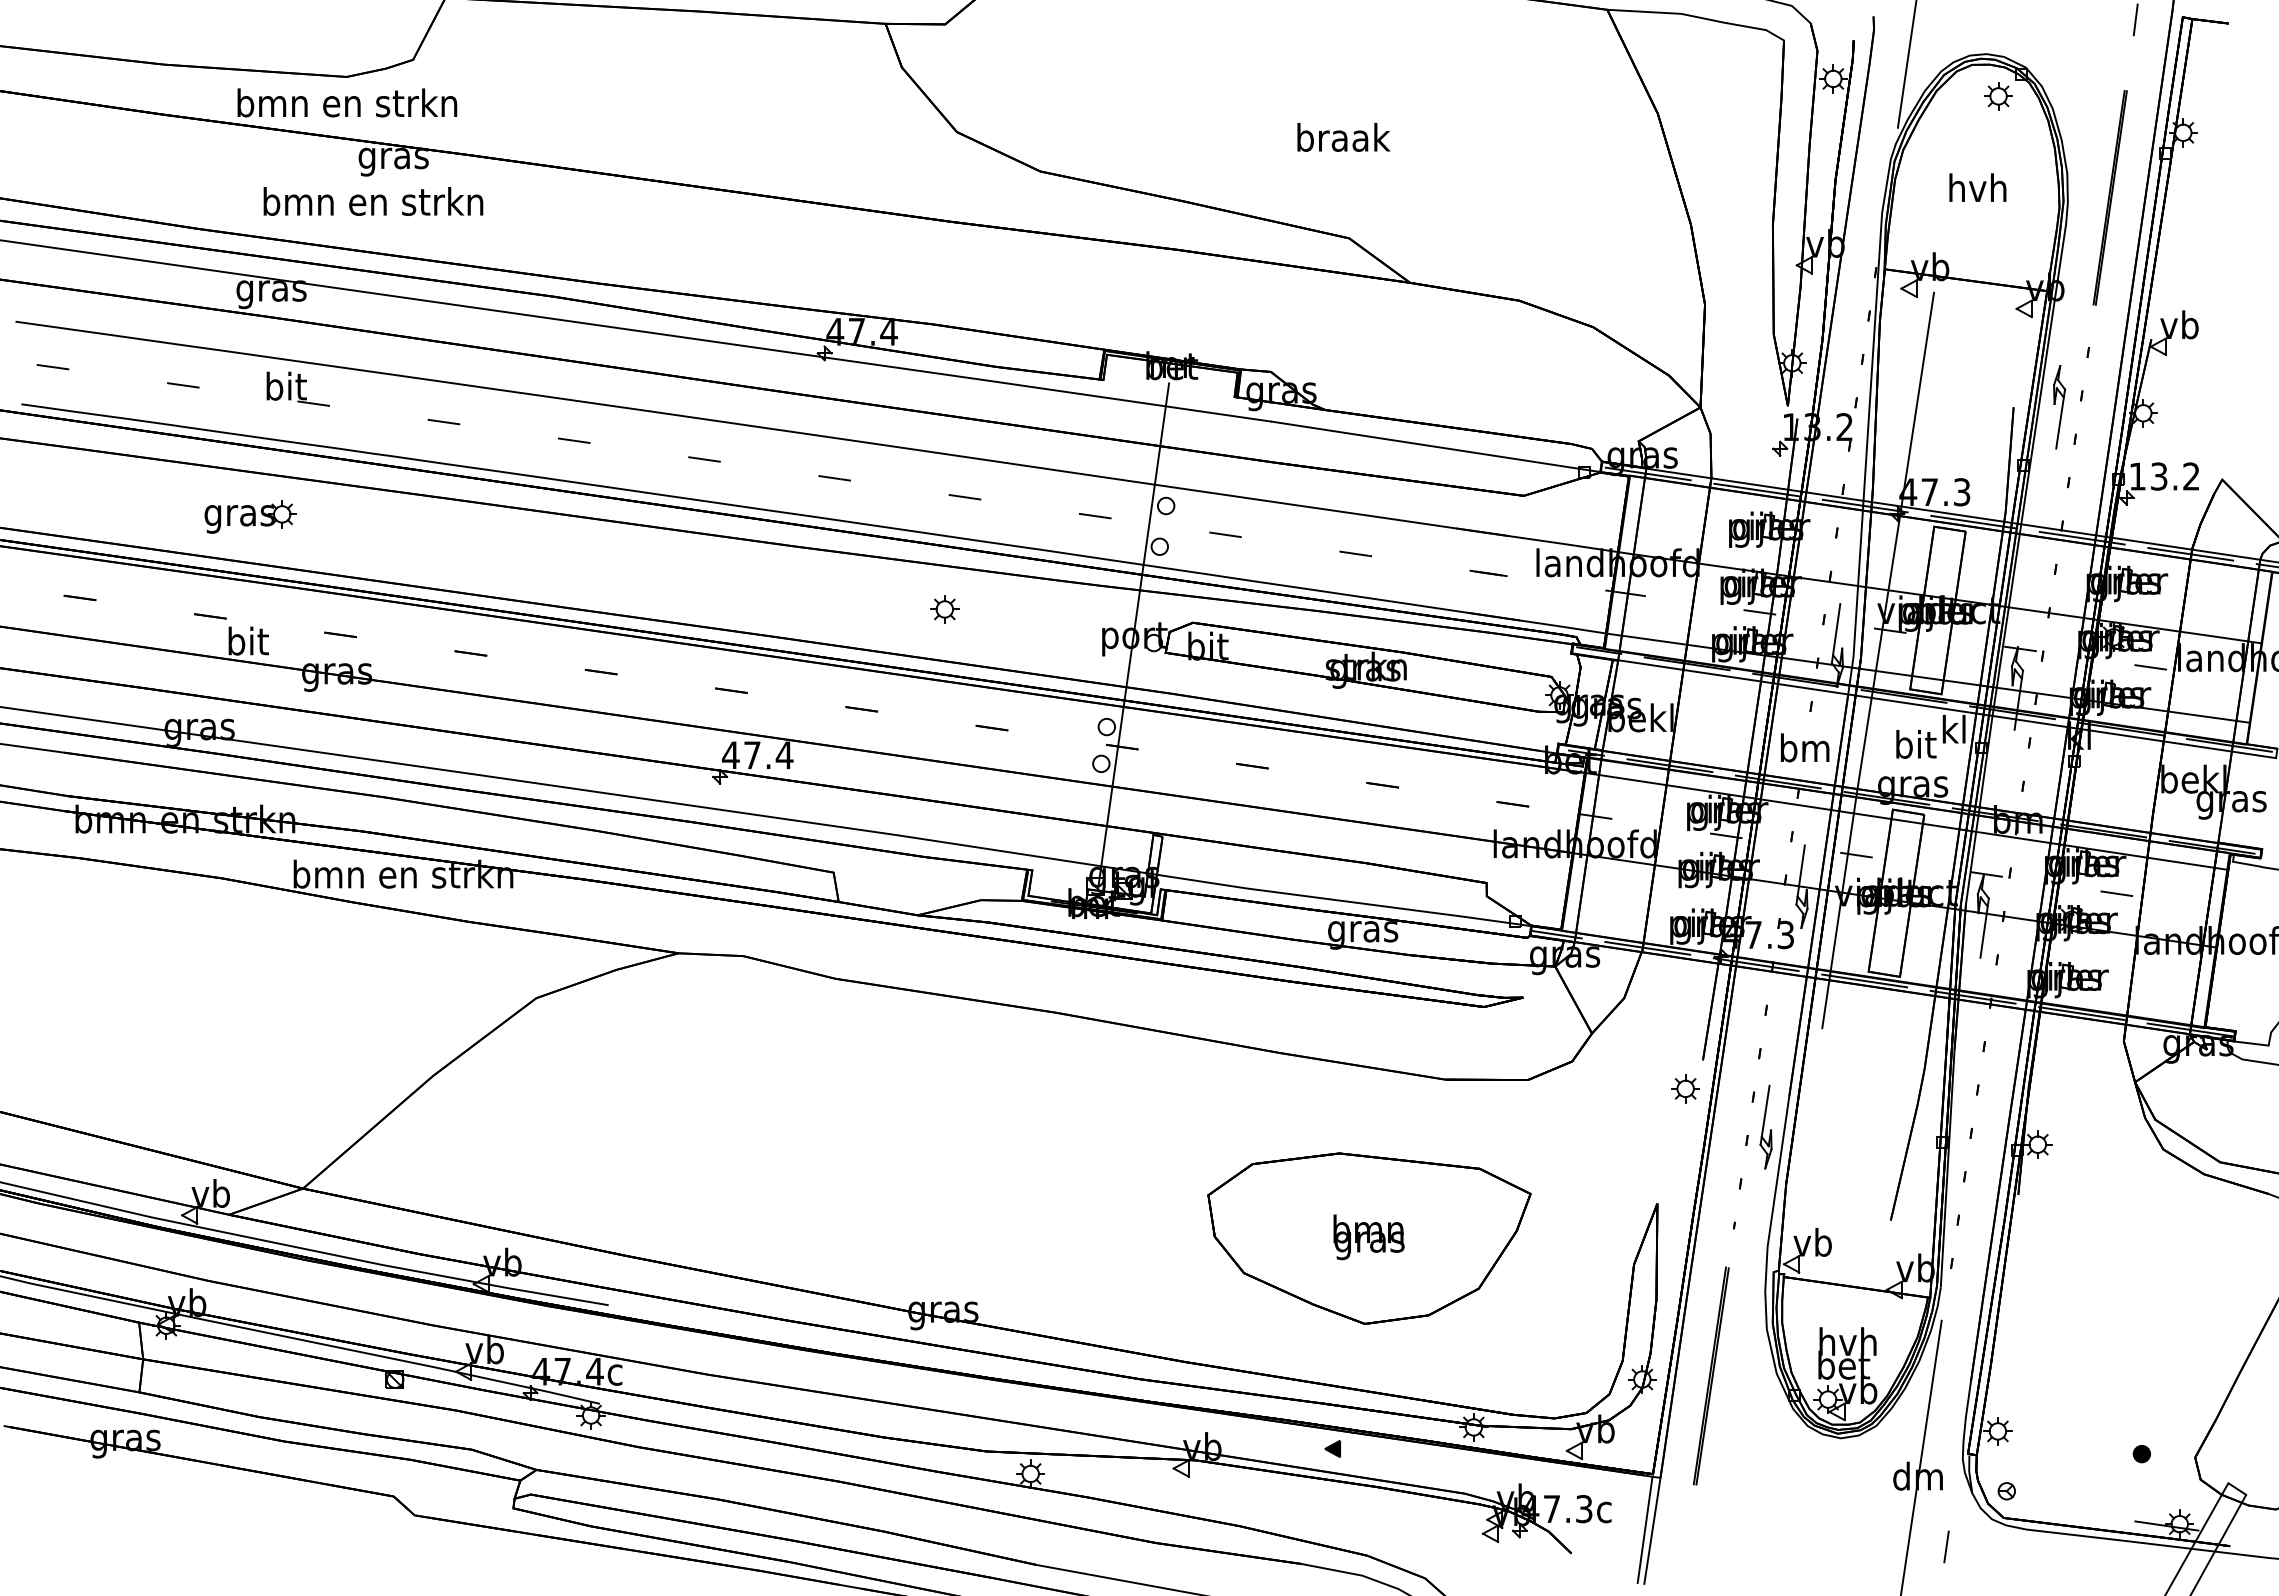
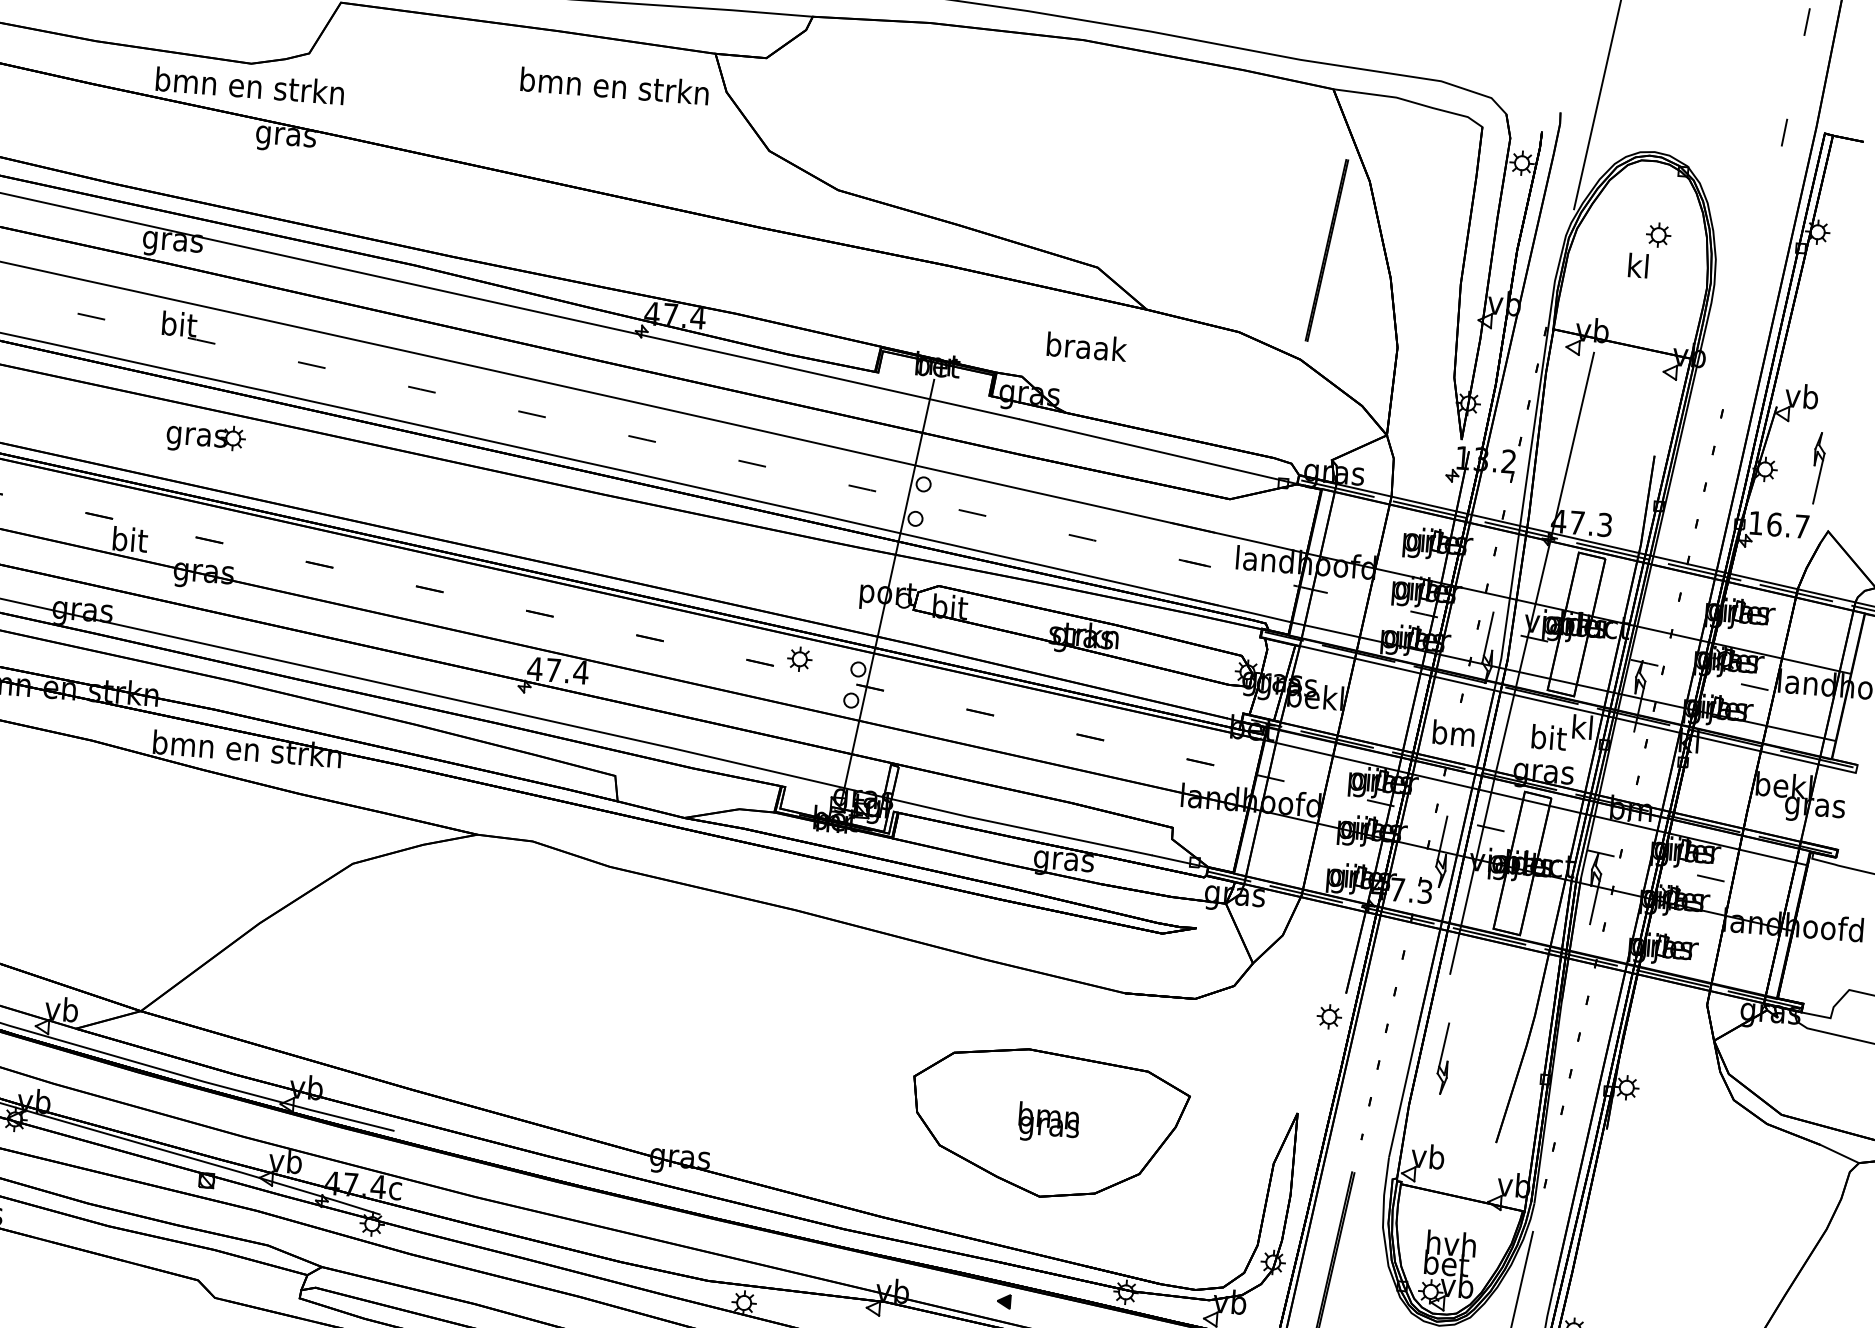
part: (1998, 96) -> (1658, 235), moved
text: (1343, 137) -> (1086, 346), moved
text: (1977, 187) -> (1638, 265), hvh -> kl
part: (2109, 197) -> (1326, 250), moved
text: (373, 201) -> (614, 86), moved
part: (2059, 407) -> (1818, 468), moved
text: (2175, 476) -> (1788, 525), 13.2 -> 16.7
part: (250, 516) -> (205, 438), moved
part: (944, 609) -> (799, 659), moved
part: (1765, 1127) -> (1442, 1058), moved

